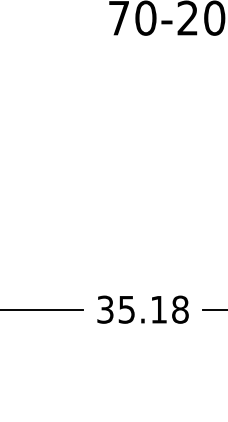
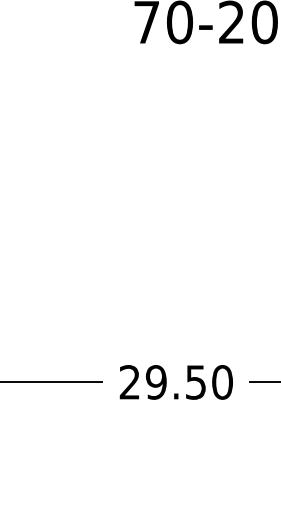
text: (142, 309) -> (175, 382), 35.18 -> 29.50

